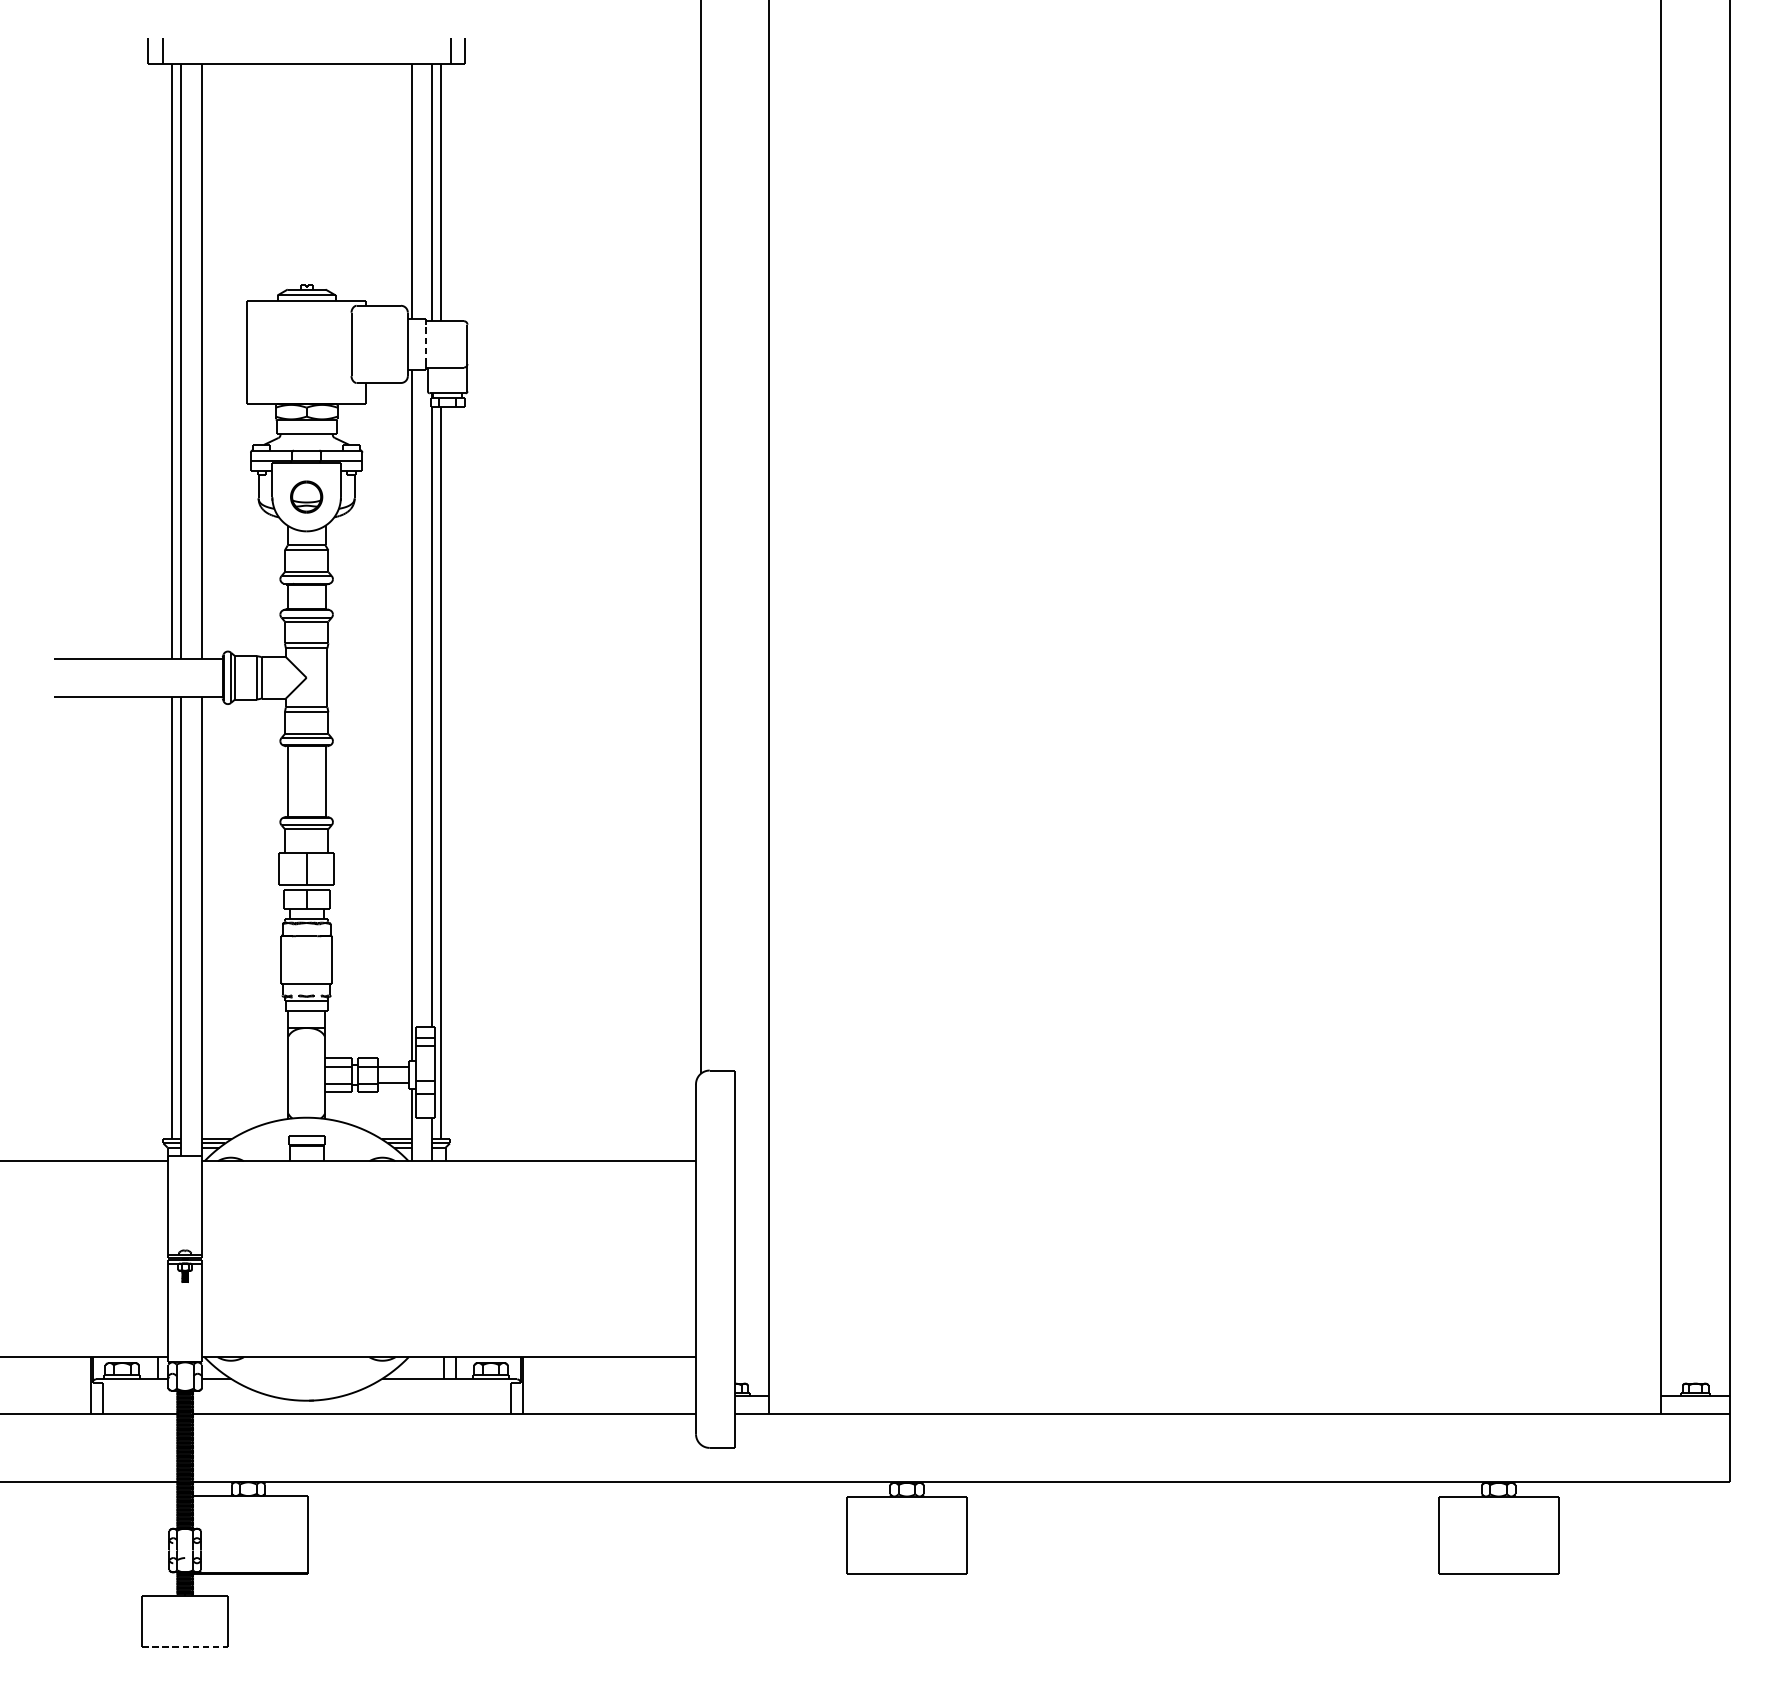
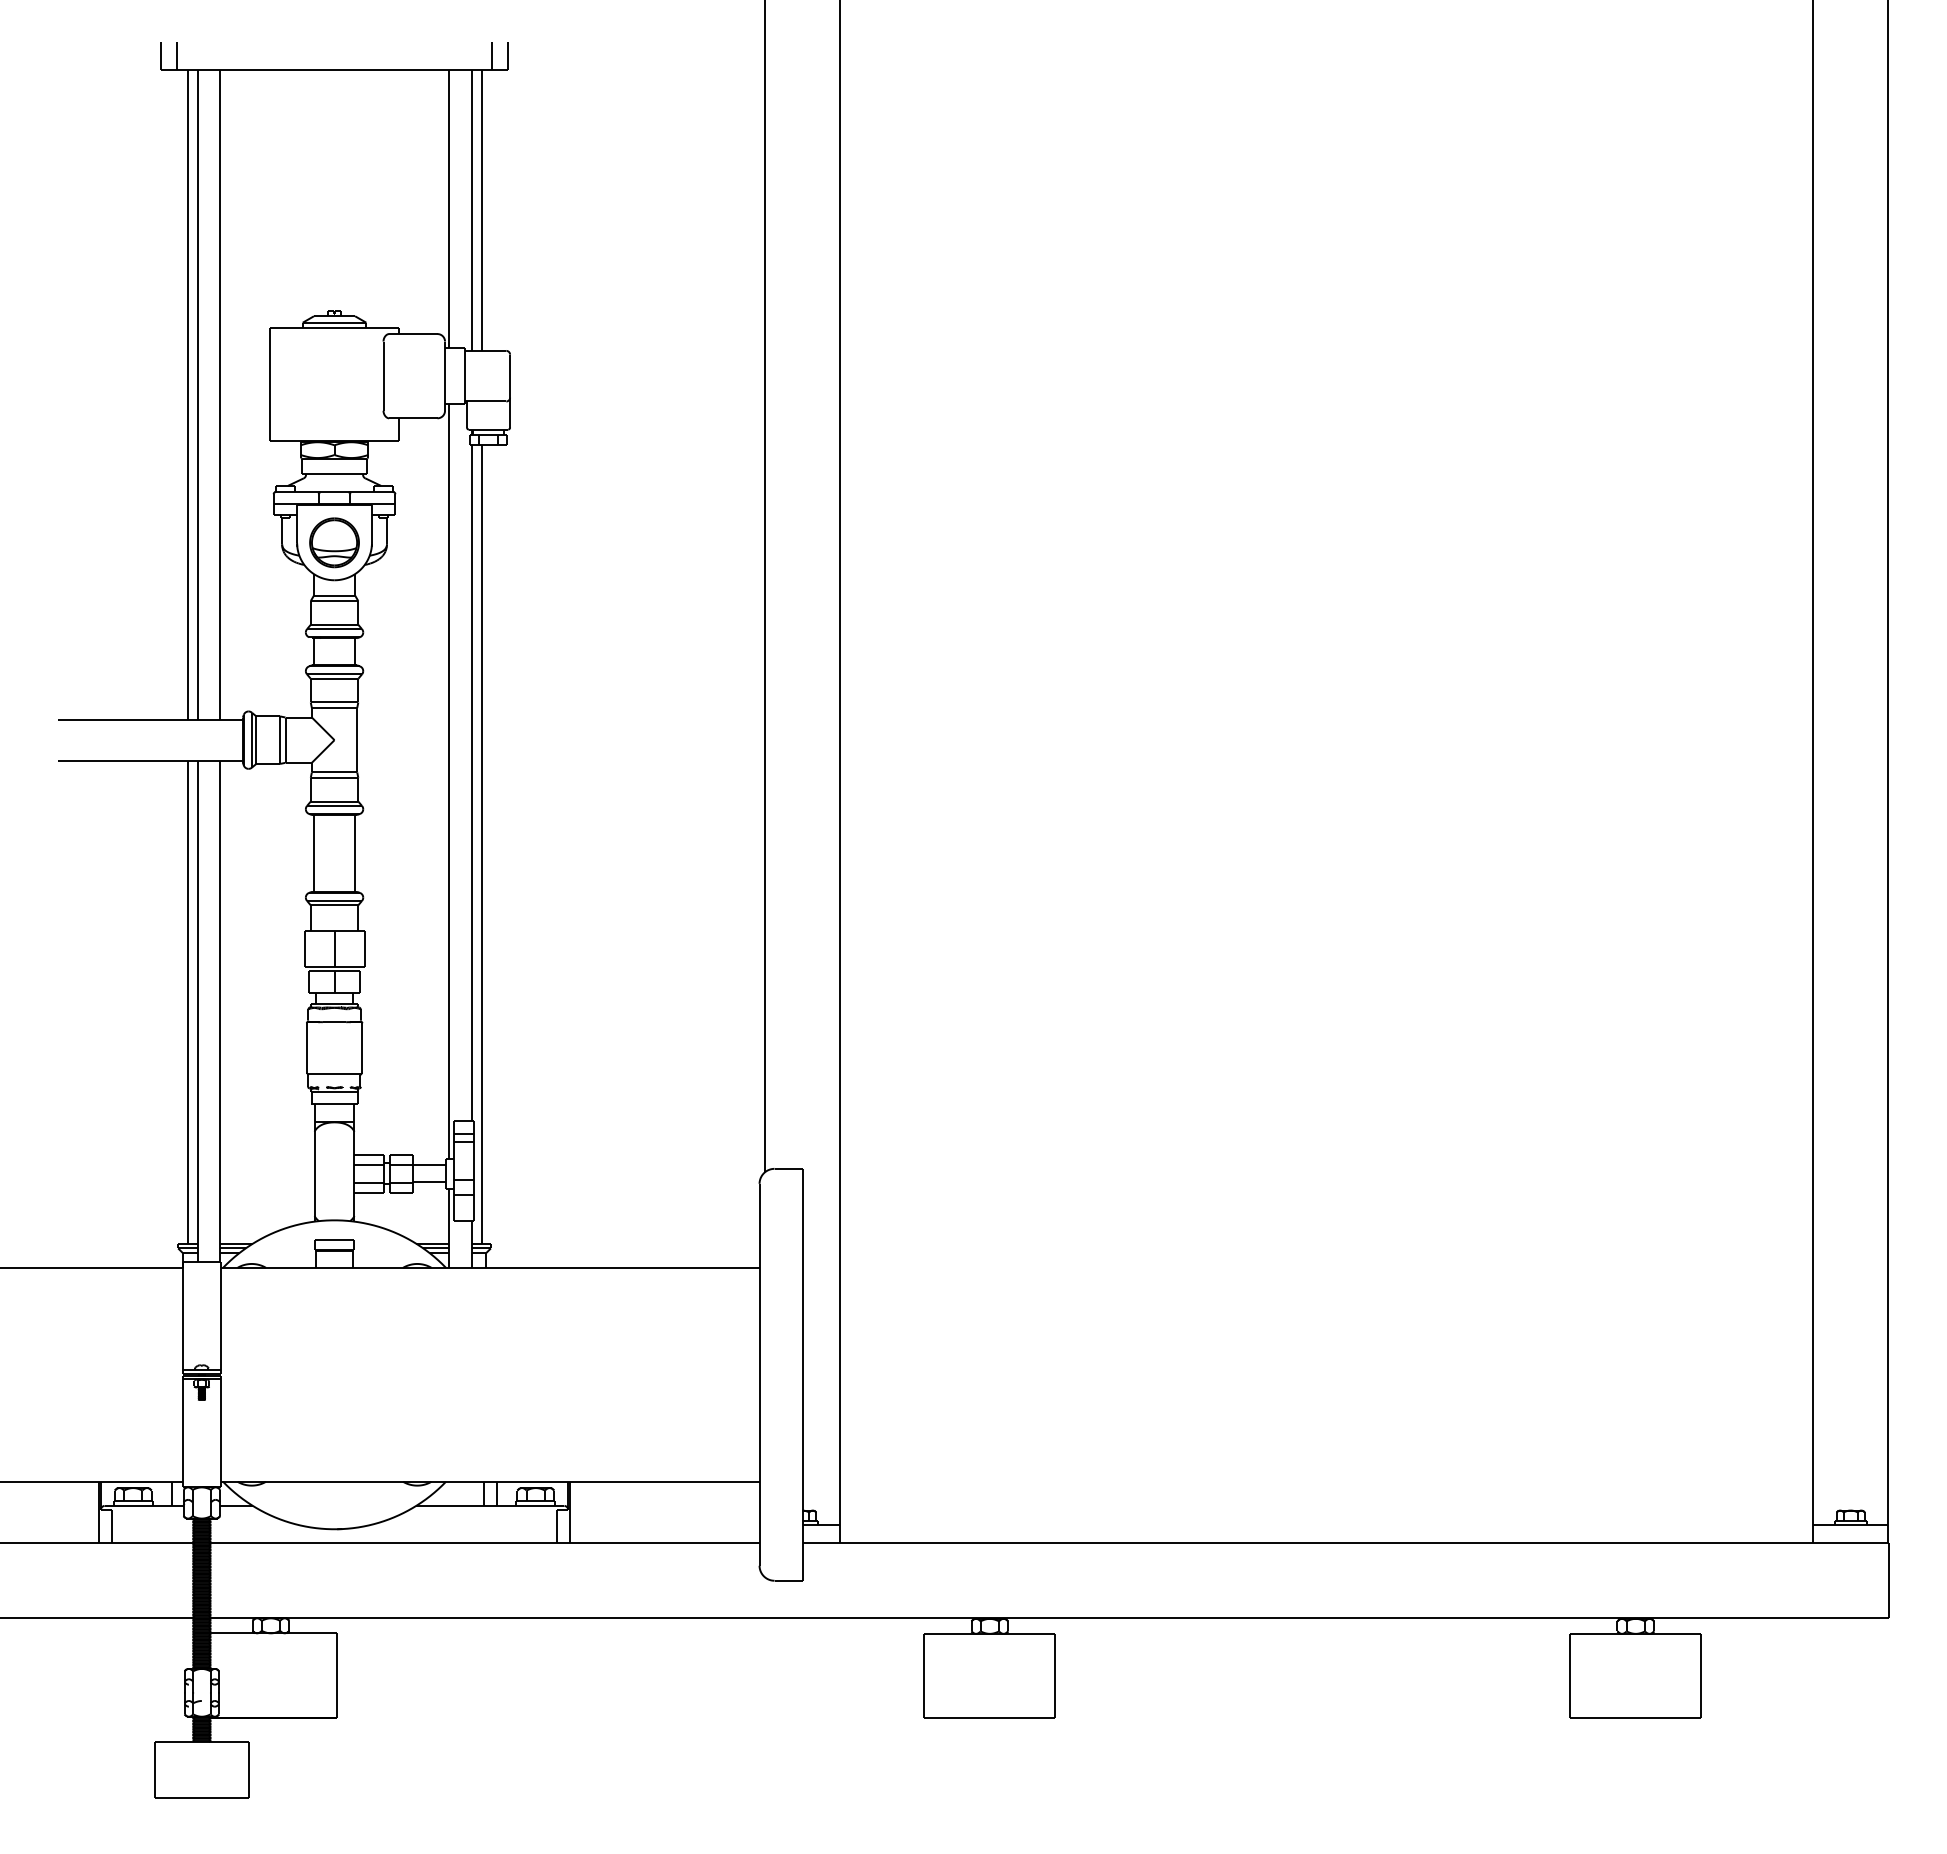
line: (426, 344) -> (465, 376), dashed -> solid
part: (306, 496) -> (334, 542), size x1.43
line: (184, 1647) -> (201, 1798), dashed -> solid

